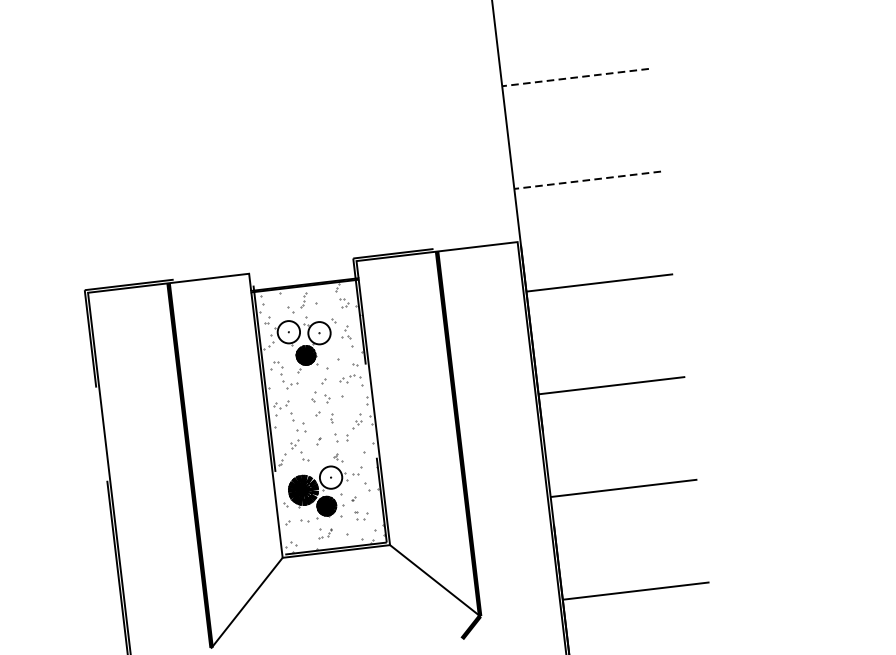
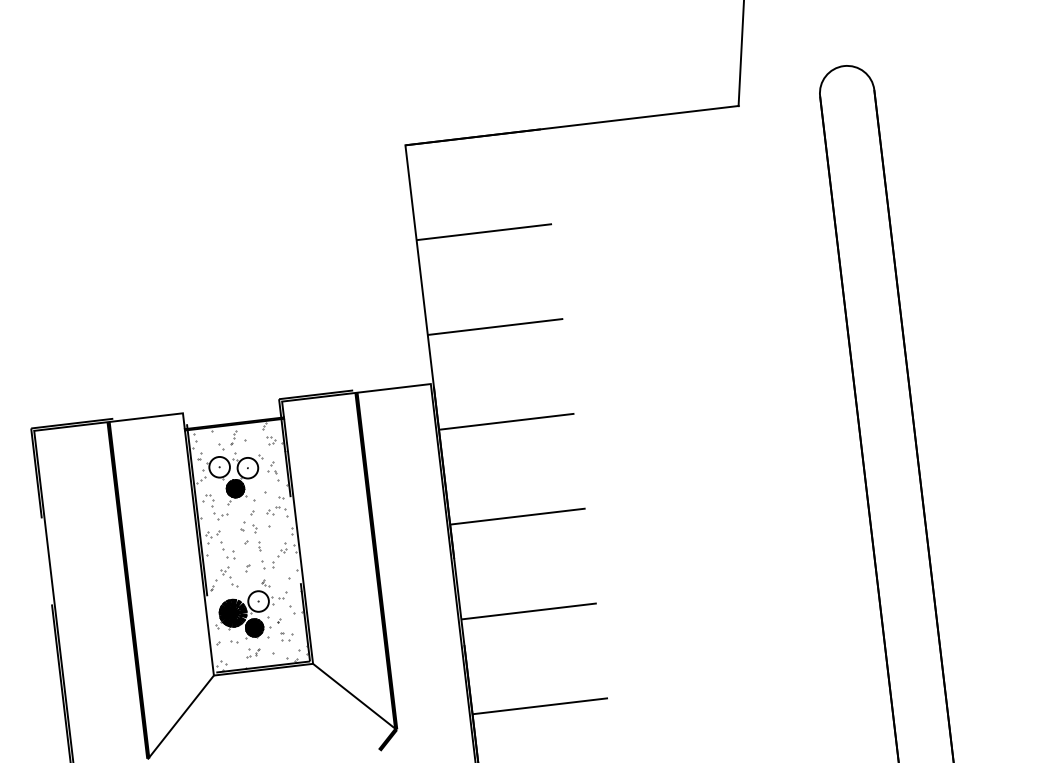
line: (574, 77) -> (483, 232), dashed -> solid
line: (587, 180) -> (495, 327), dashed -> solid

